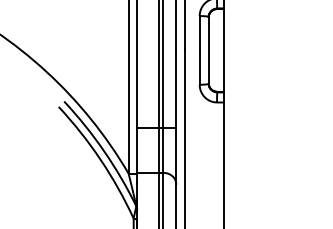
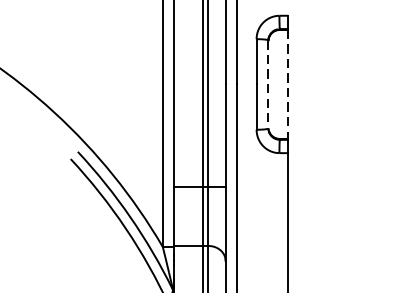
line: (208, 50) -> (268, 84), solid -> dashed
line: (223, 50) -> (287, 84), solid -> dashed

